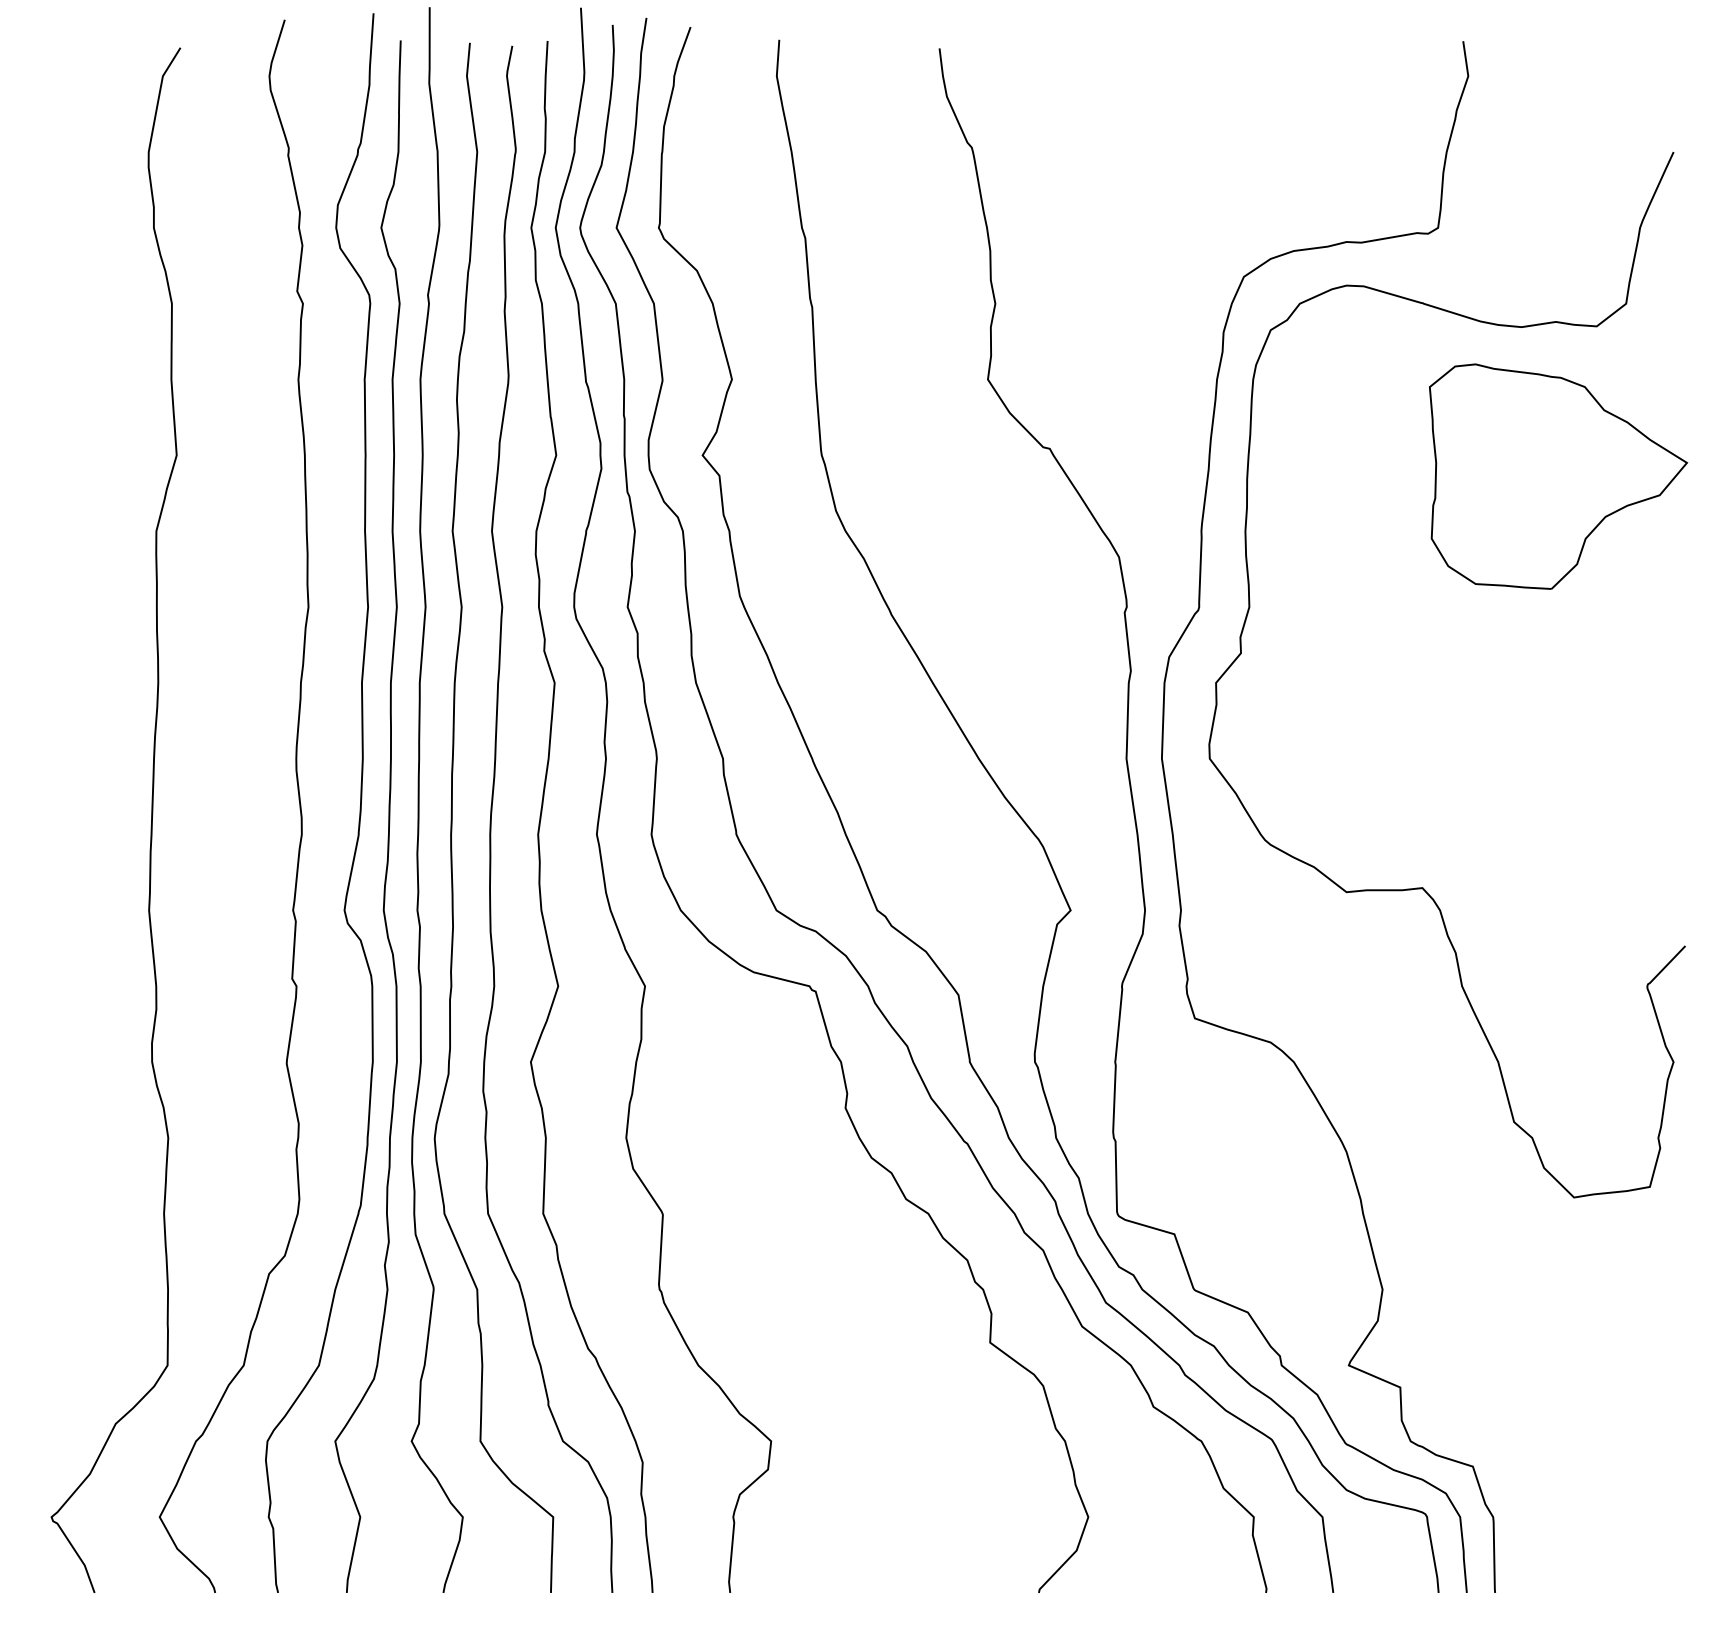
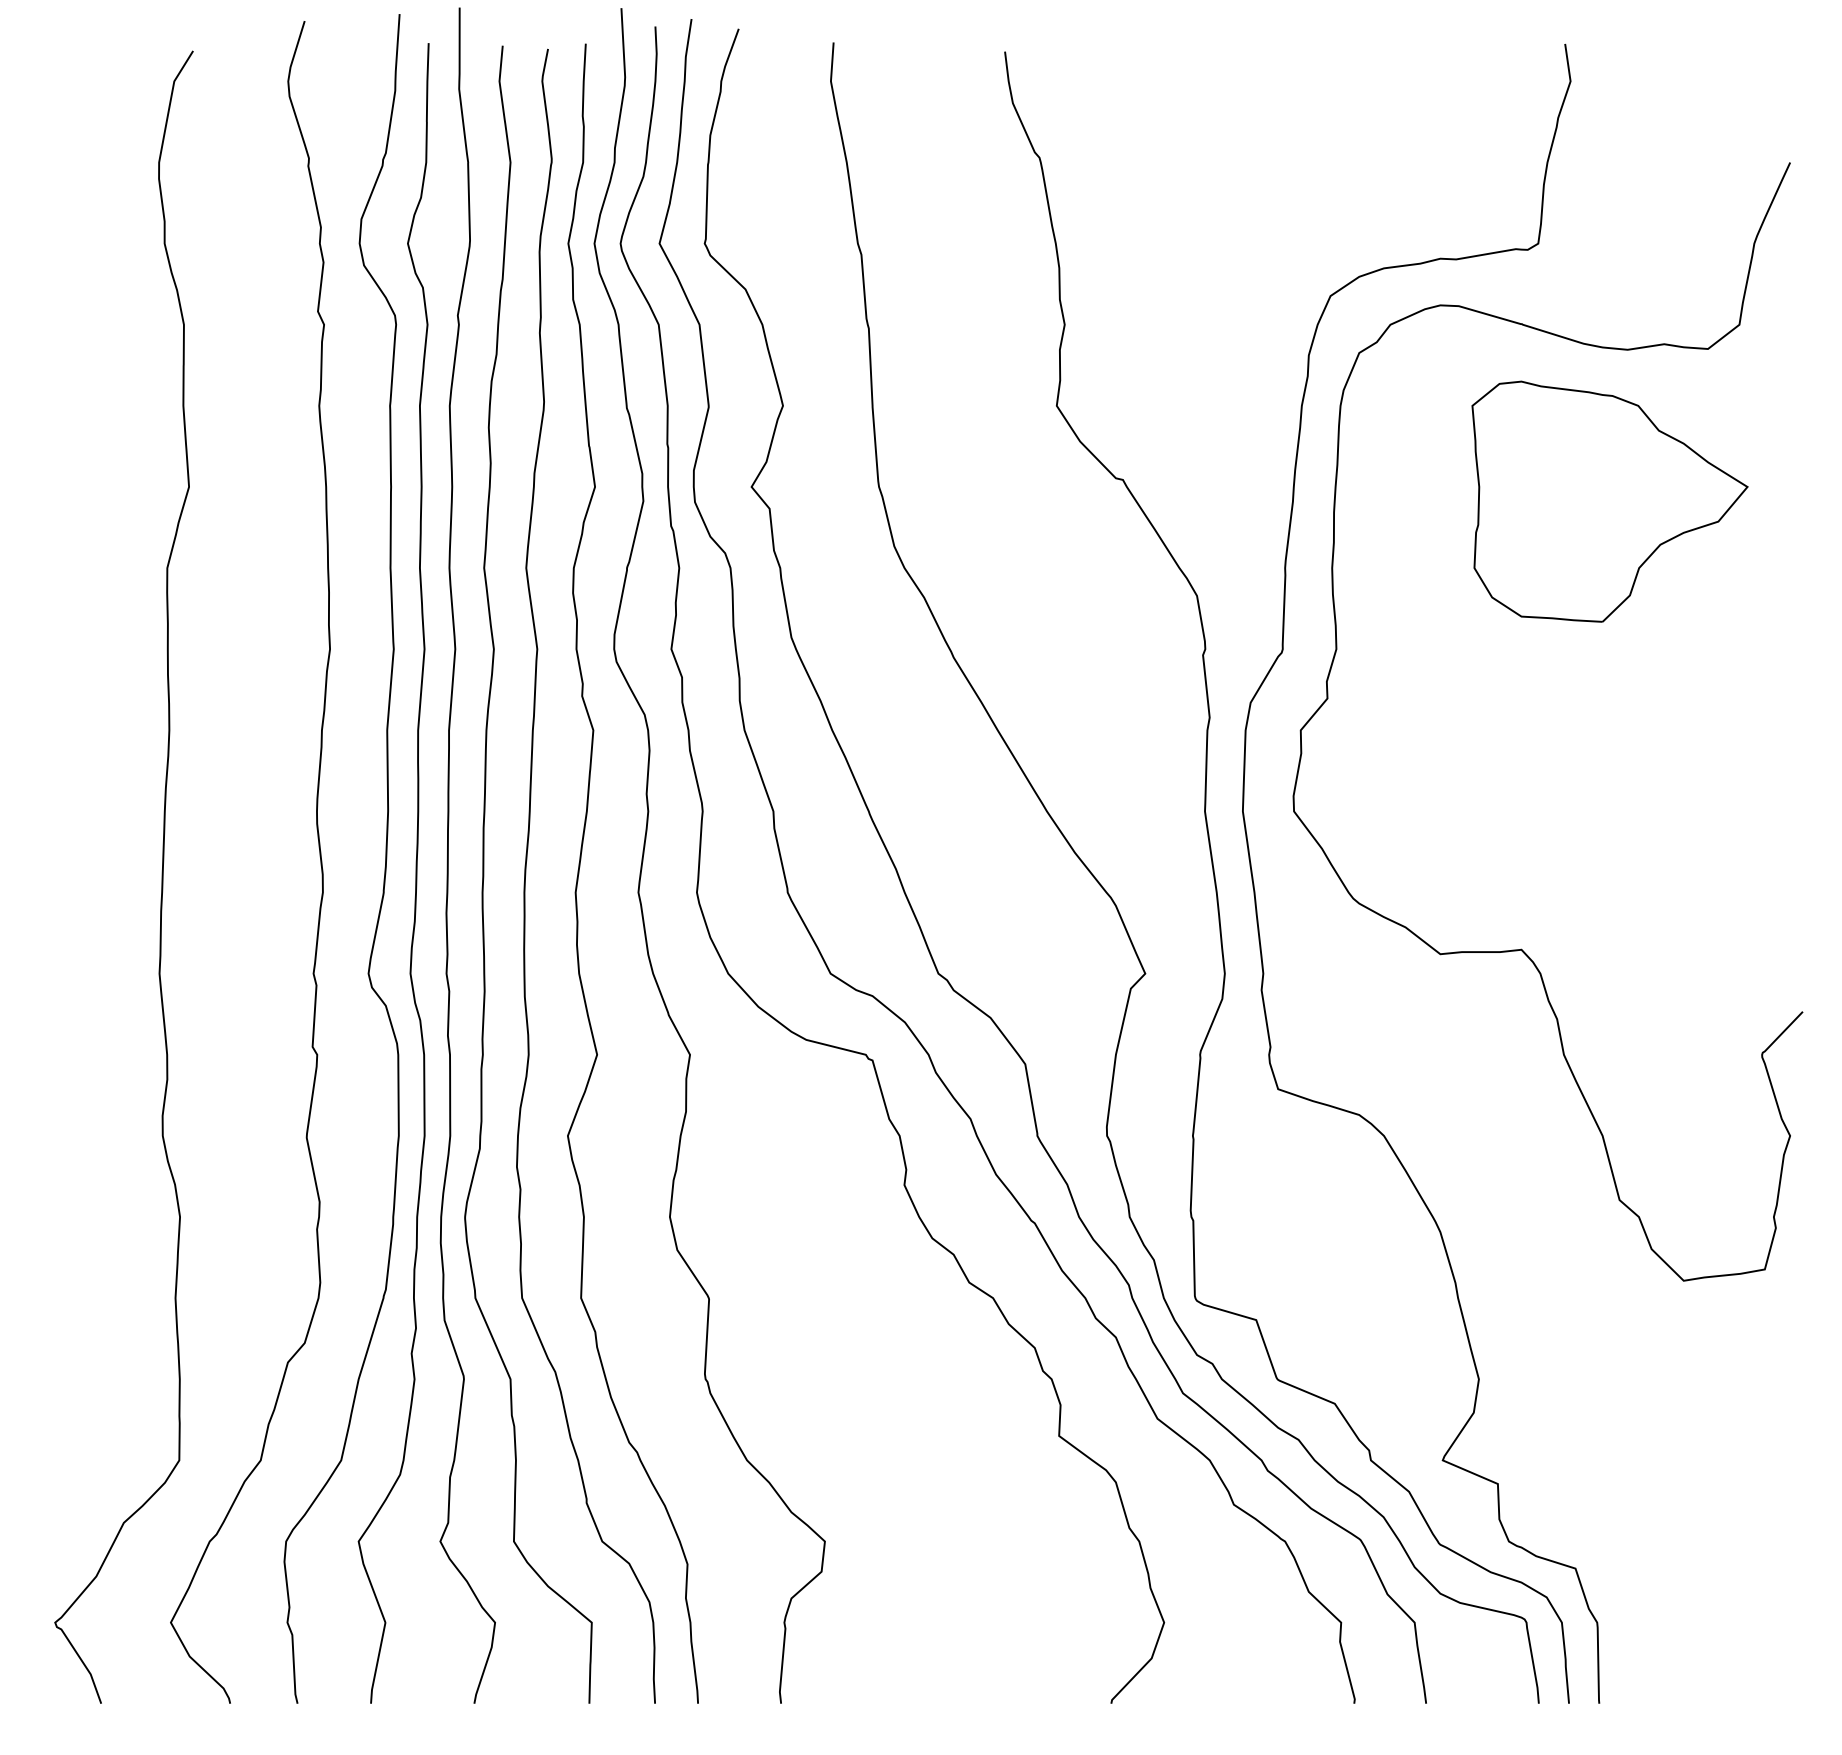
part: (1557, 476) -> (1609, 501), moved

